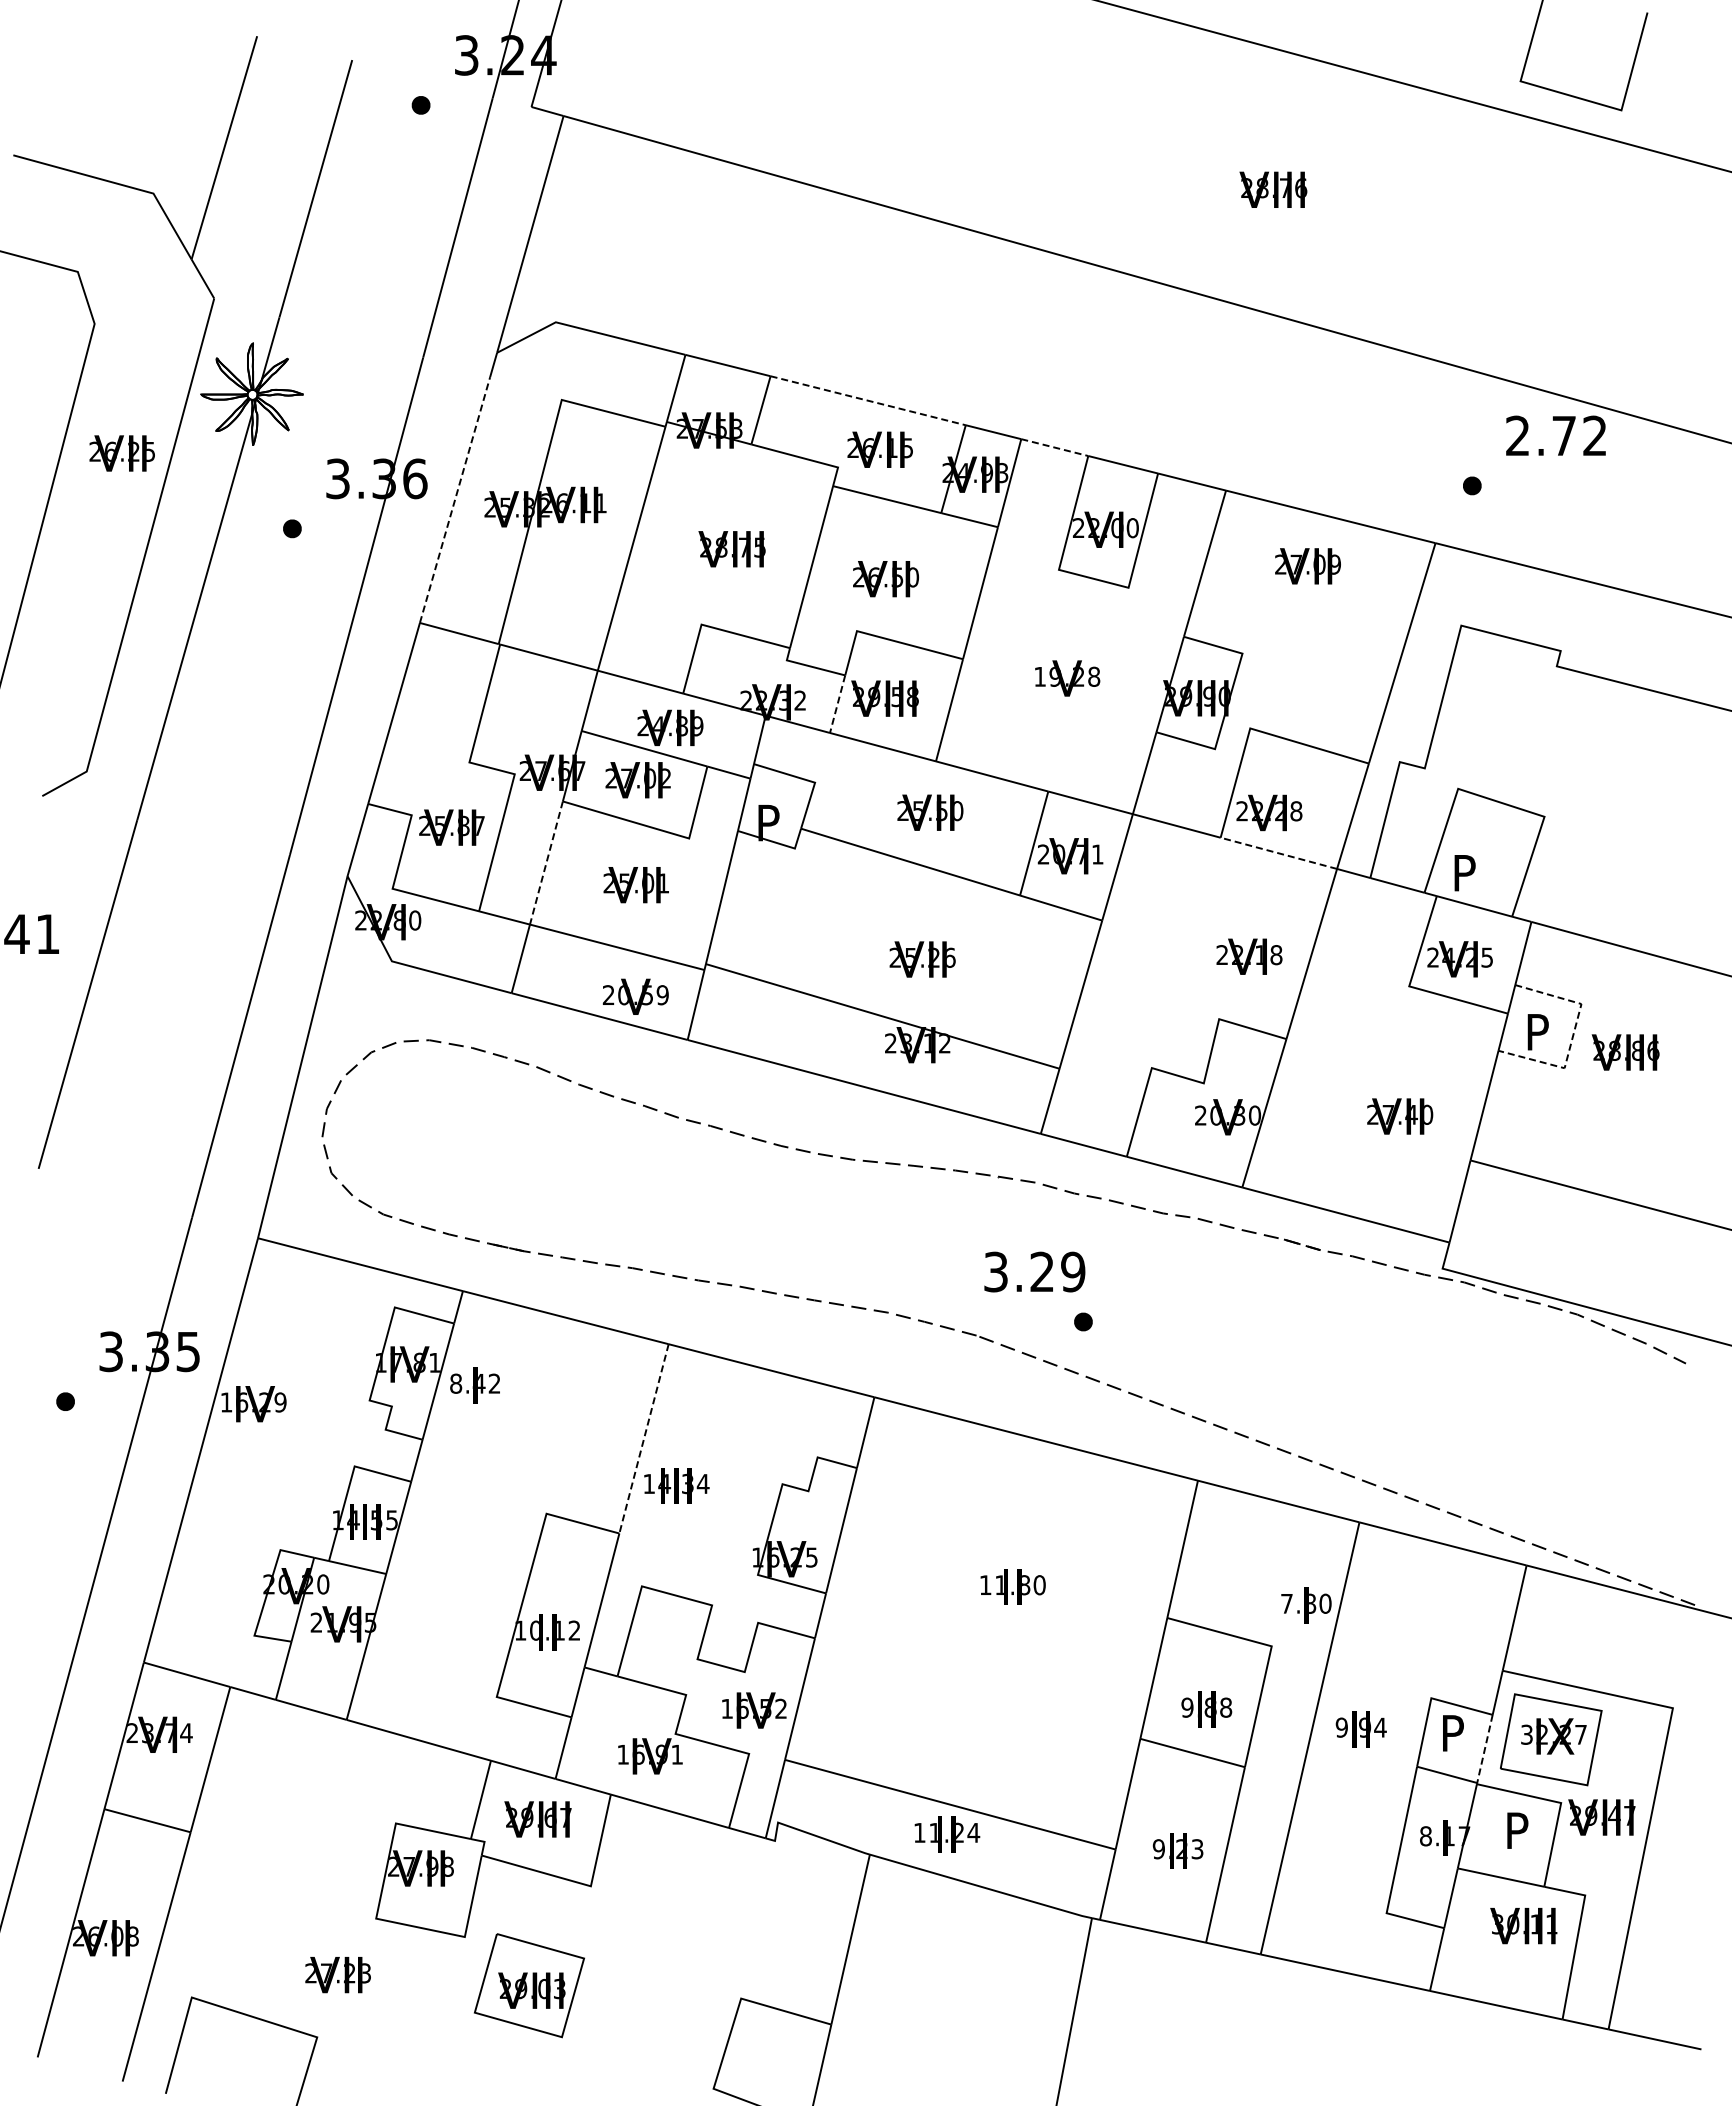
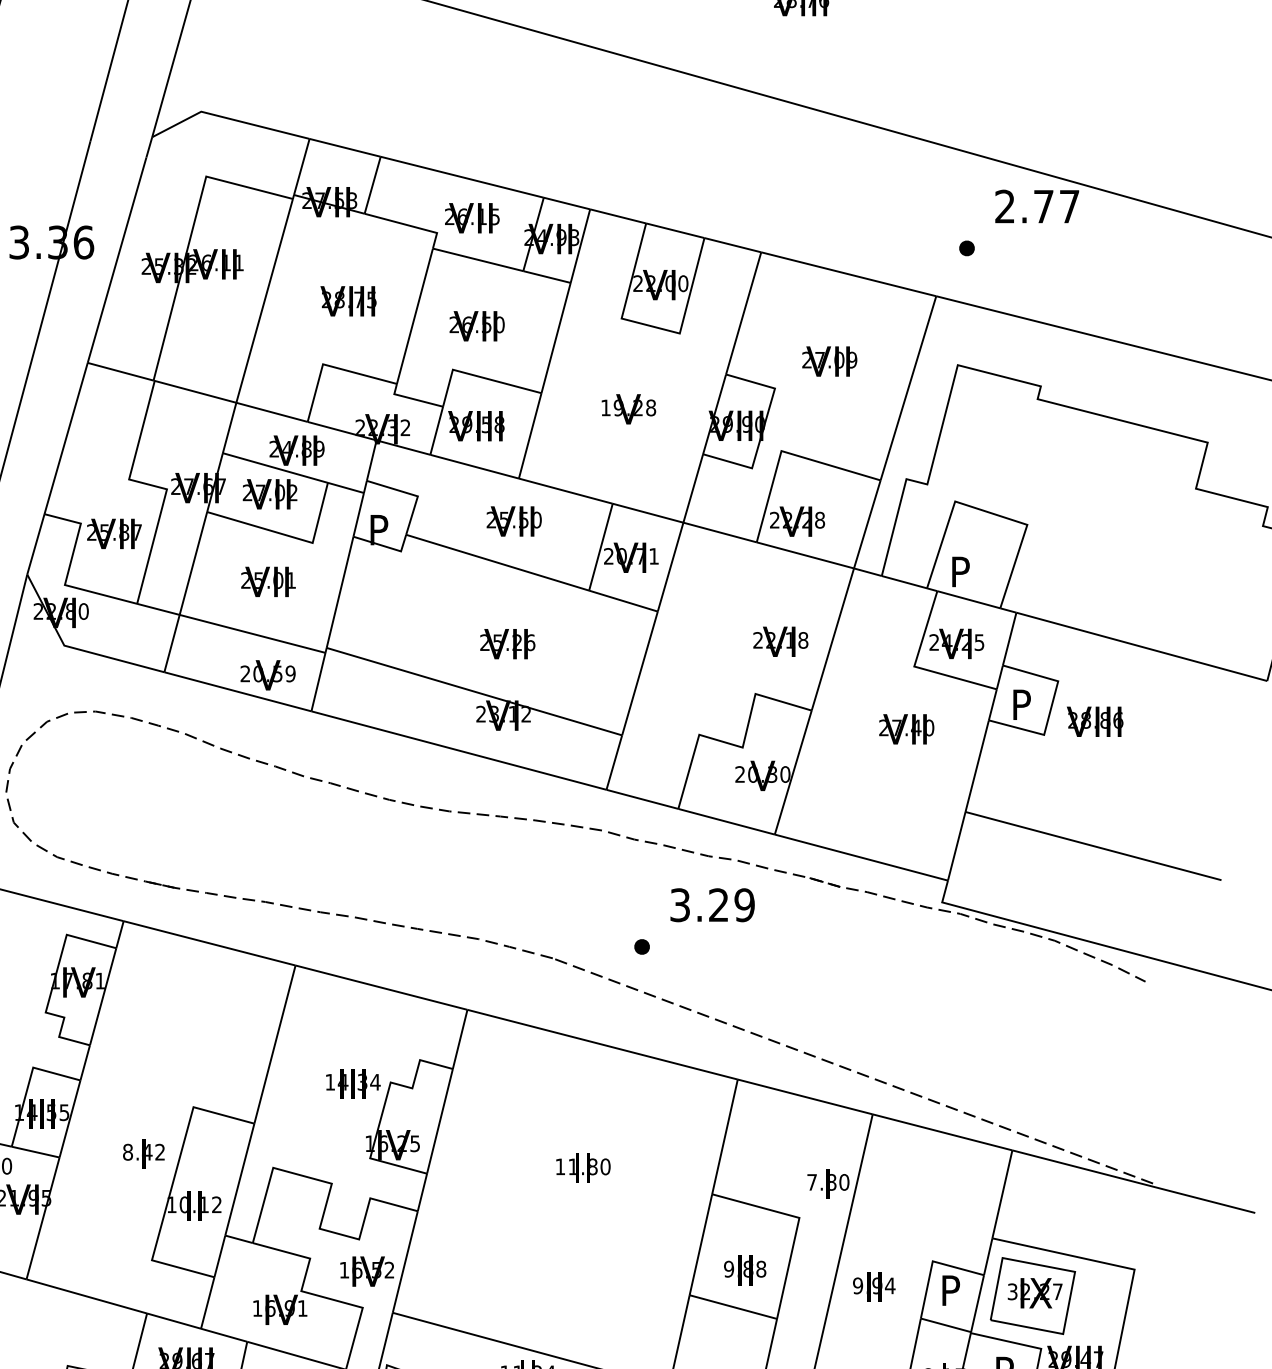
line: (868, 400) -> (462, 177), dashed -> solid
text: (1594, 435) -> (1069, 206), 2.72 -> 2.77
line: (1054, 447) -> (617, 216), dashed -> solid
line: (455, 500) -> (117, 260), dashed -> solid
text: (1307, 566) -> (829, 361), moved
line: (837, 704) -> (436, 431), dashed -> solid
line: (1278, 853) -> (805, 555), dashed -> solid
line: (546, 863) -> (193, 563), dashed -> solid
line: (1572, 1036) -> (1050, 708), dashed -> solid
text: (1400, 1116) -> (907, 729), moved
text: (1034, 1271) -> (712, 904), moved
text: (474, 1385) -> (143, 1153), moved
line: (644, 1438) -> (275, 1044), dashed -> solid
text: (676, 1485) -> (353, 1083), moved
line: (1484, 1748) -> (977, 1303), dashed -> solid

